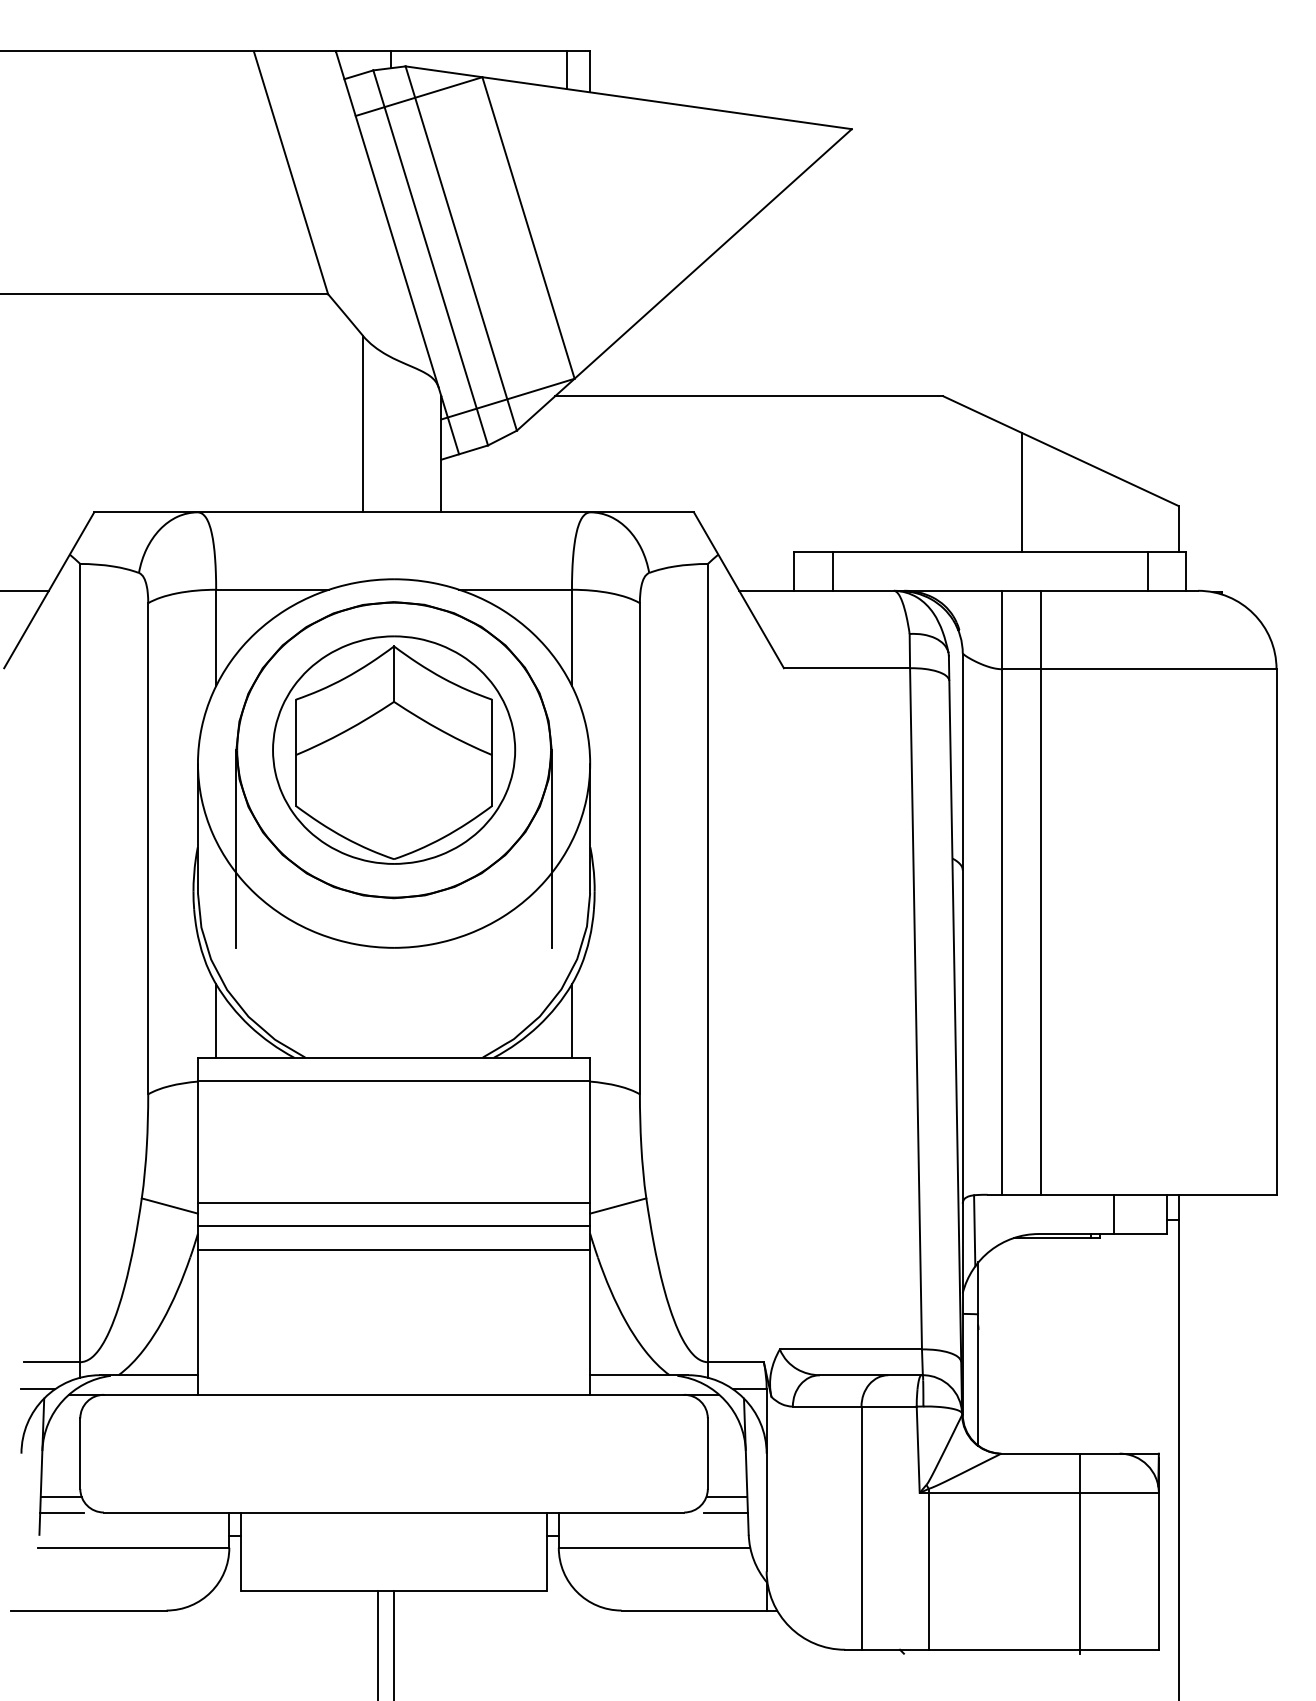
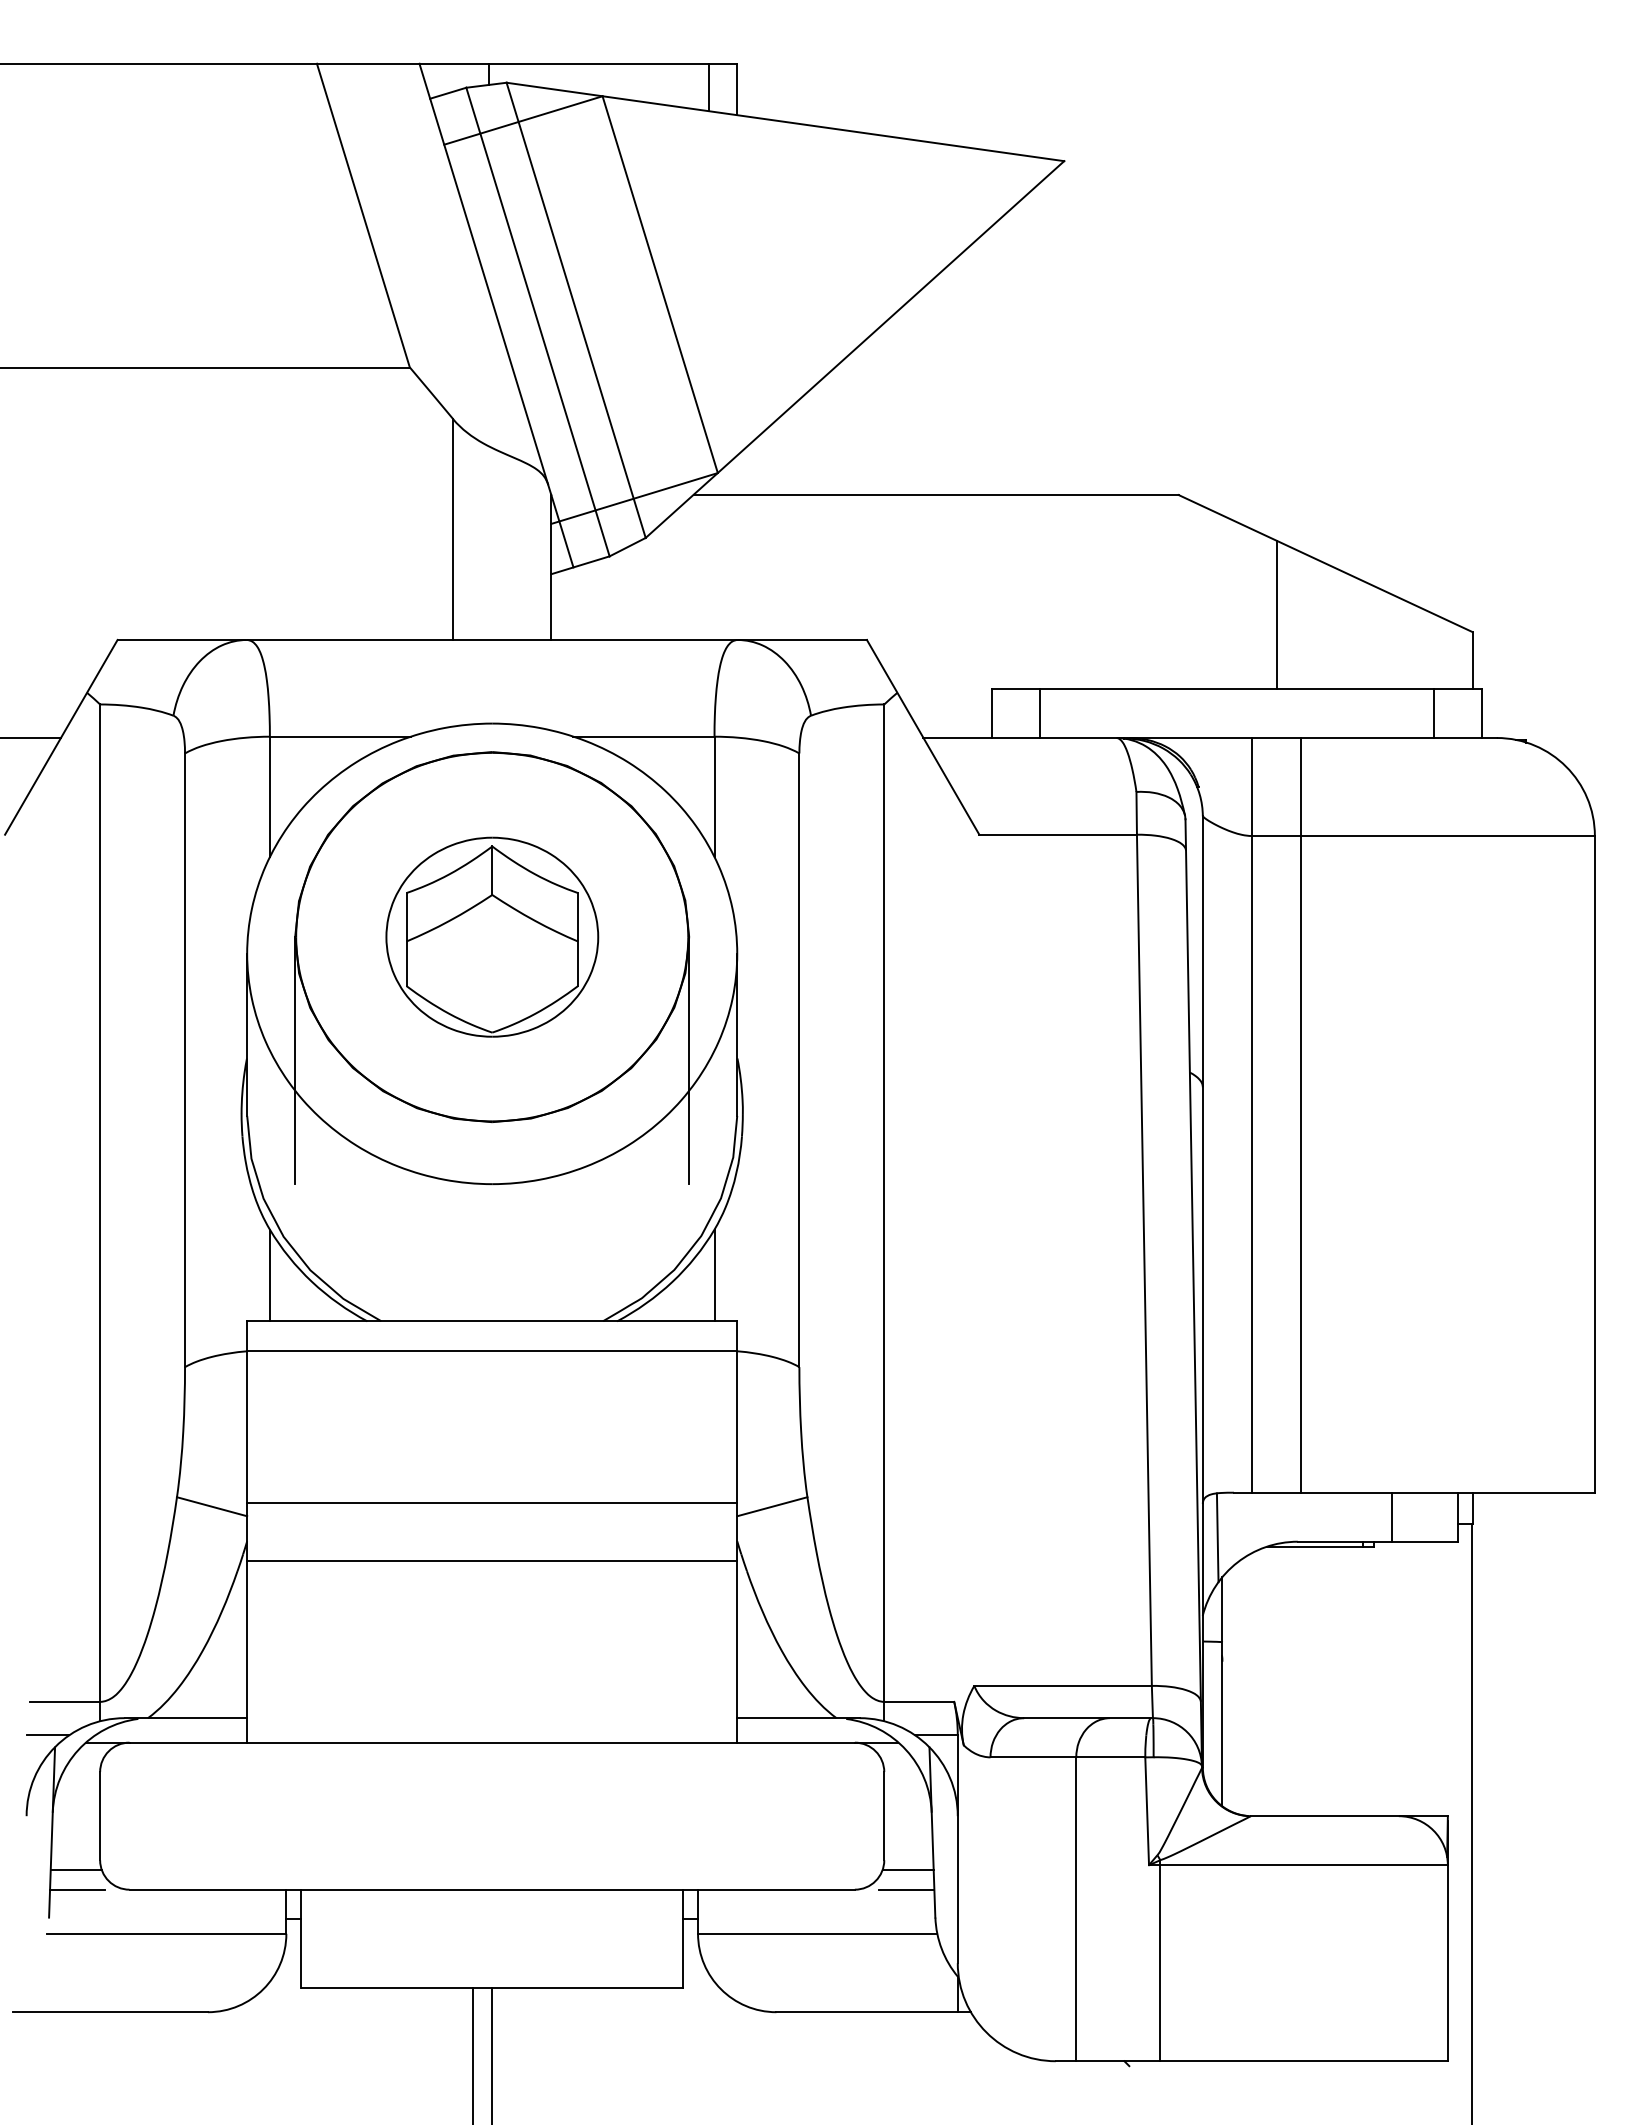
part: (394, 750) -> (492, 937), size x0.7
line: (394, 1225) -> (492, 1531), removed
line: (1080, 1553) -> (1349, 1941), removed

